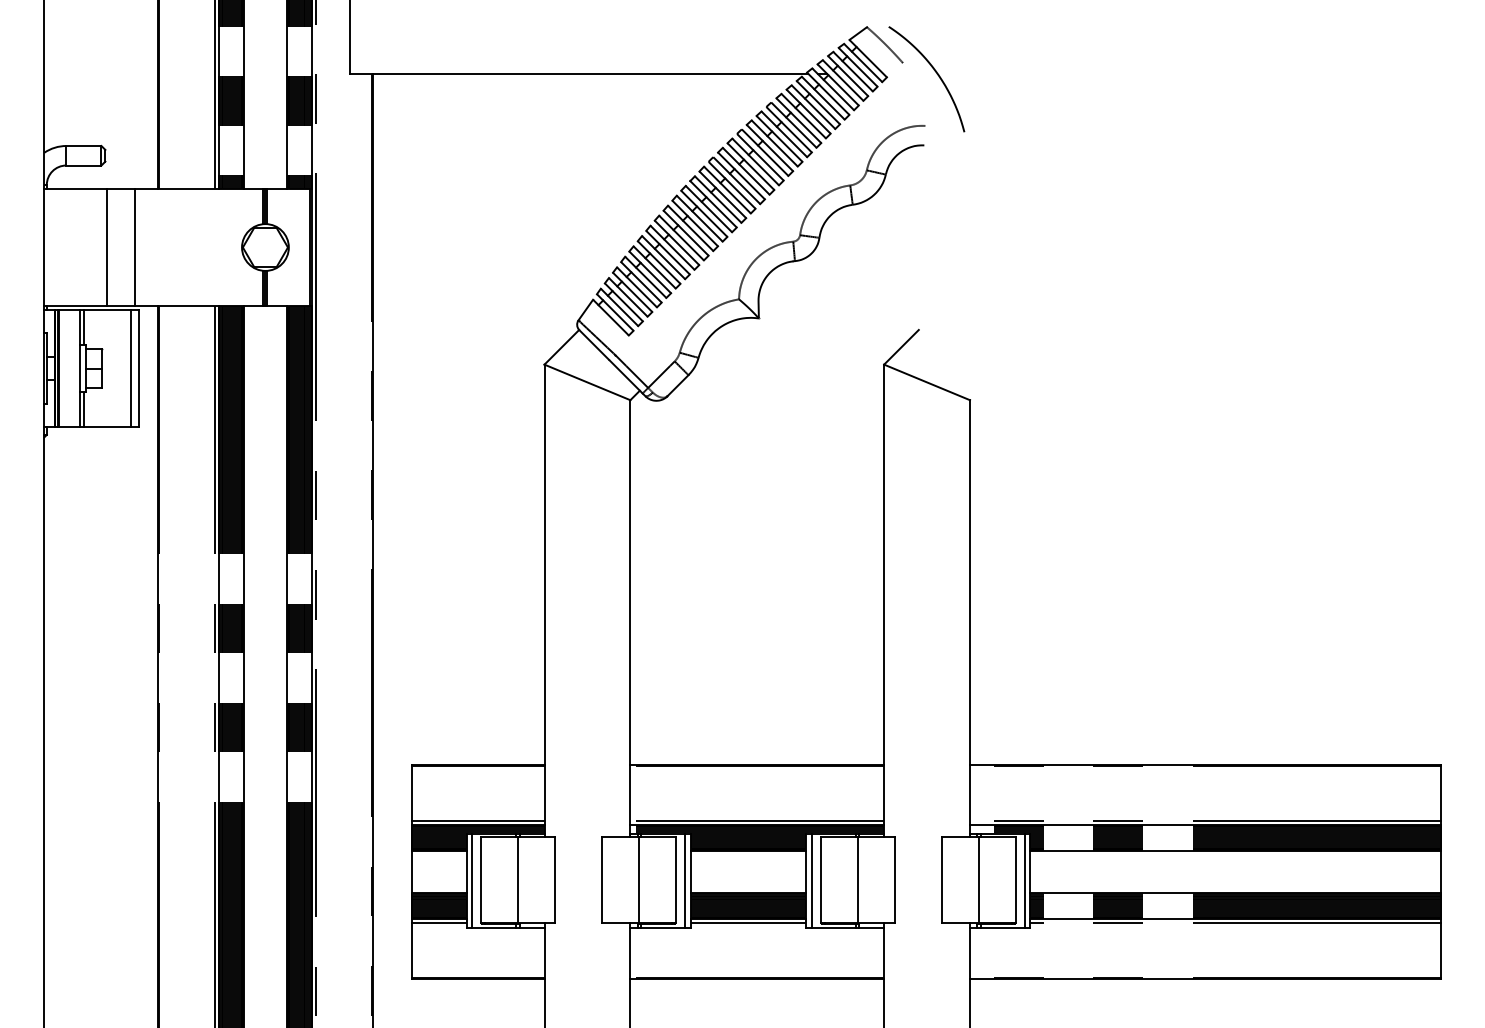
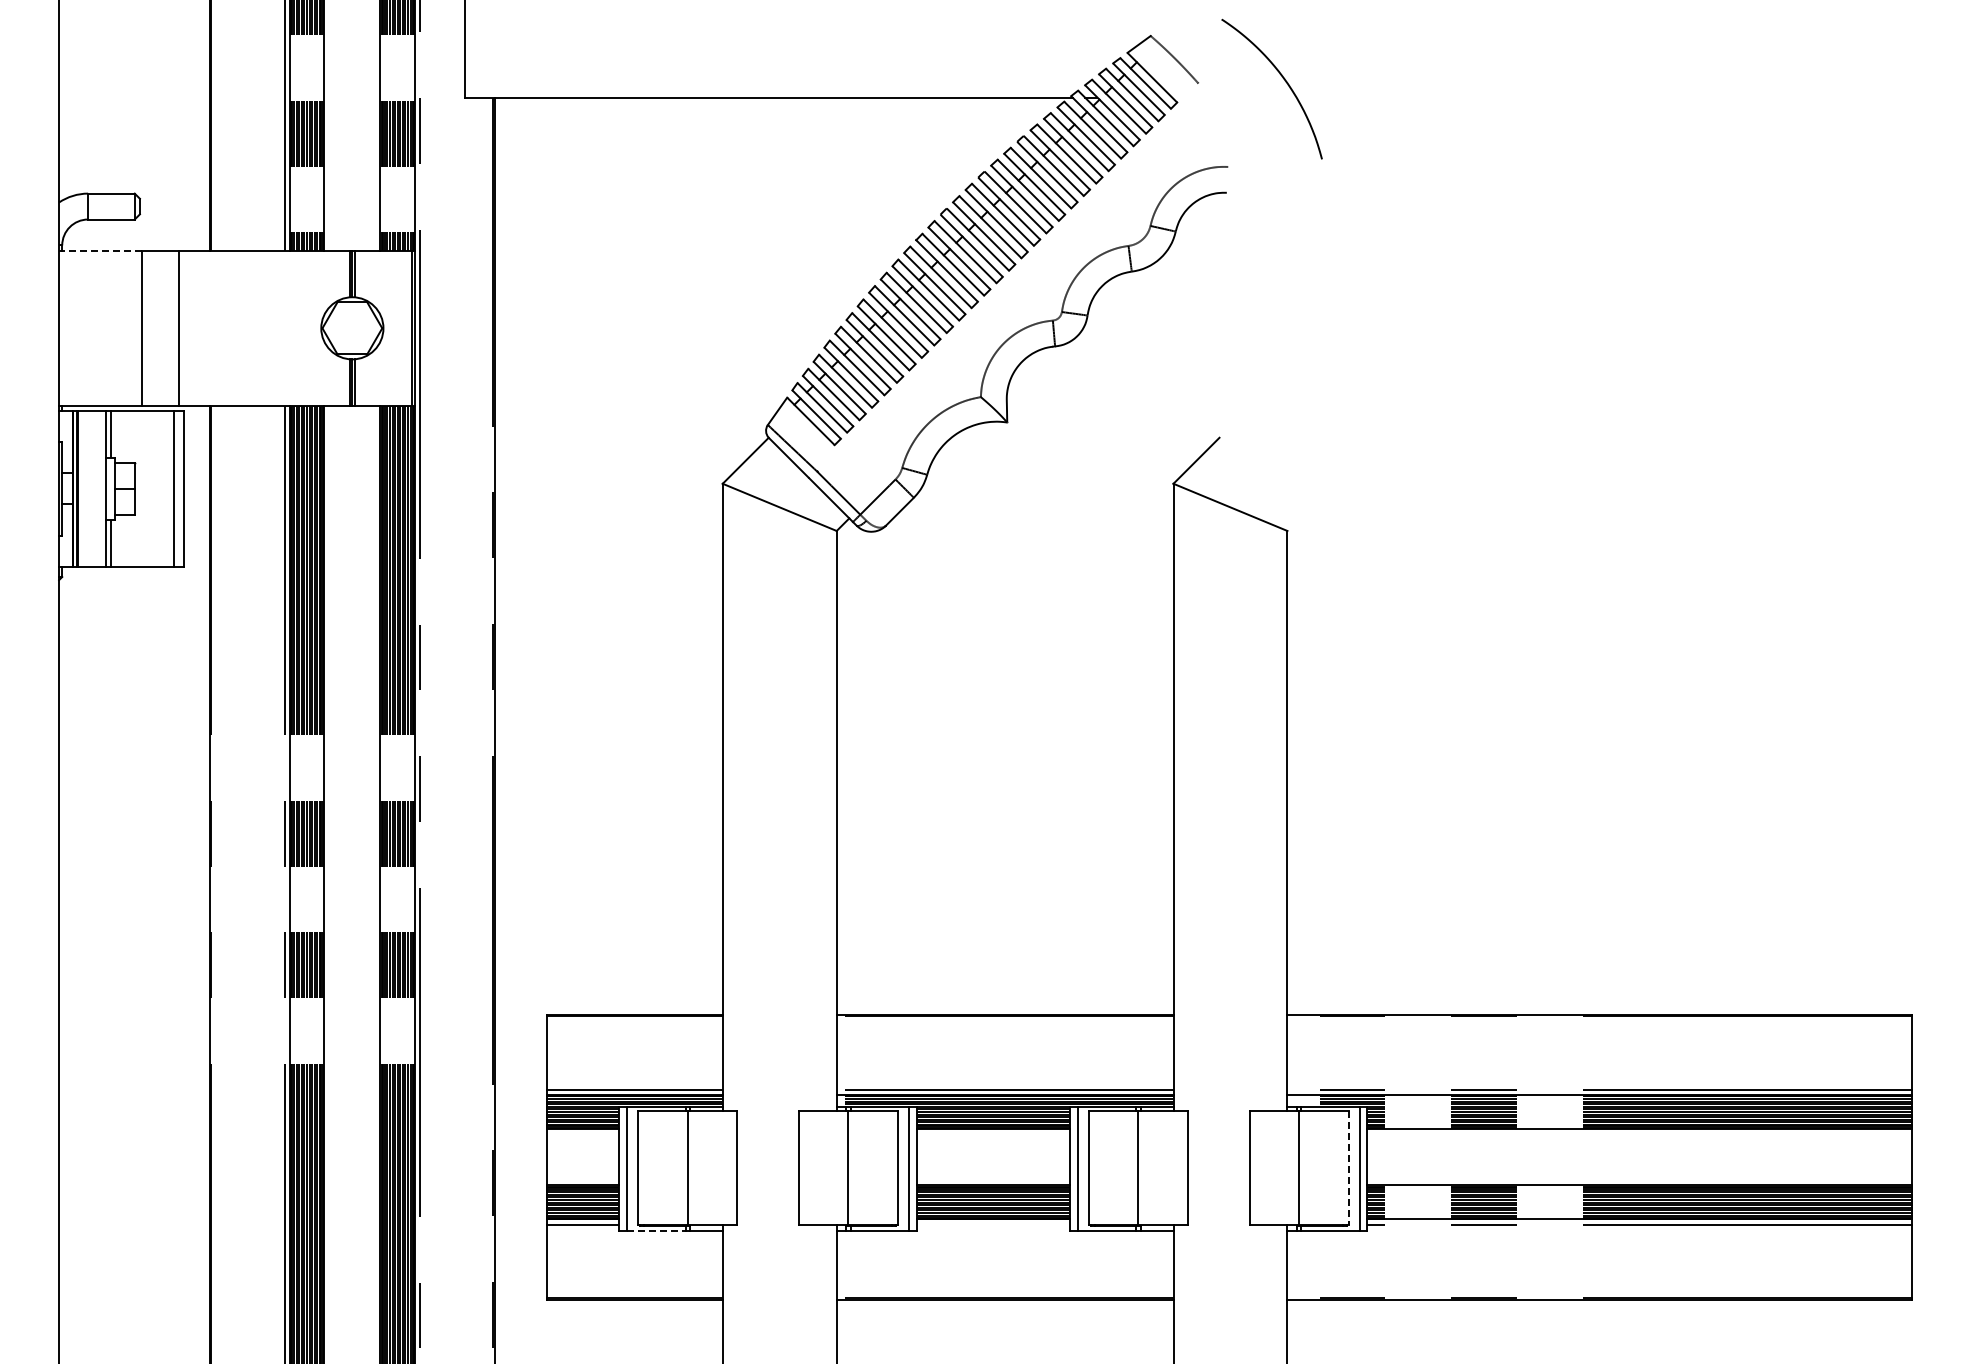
curve: (934, 71) -> (1282, 78), moved
line: (74, 188) -> (99, 250), solid -> dashed
line: (1016, 879) -> (1348, 1167), solid -> dashed
line: (748, 922) -> (993, 1224), removed
line: (494, 928) -> (656, 1231), solid -> dashed

